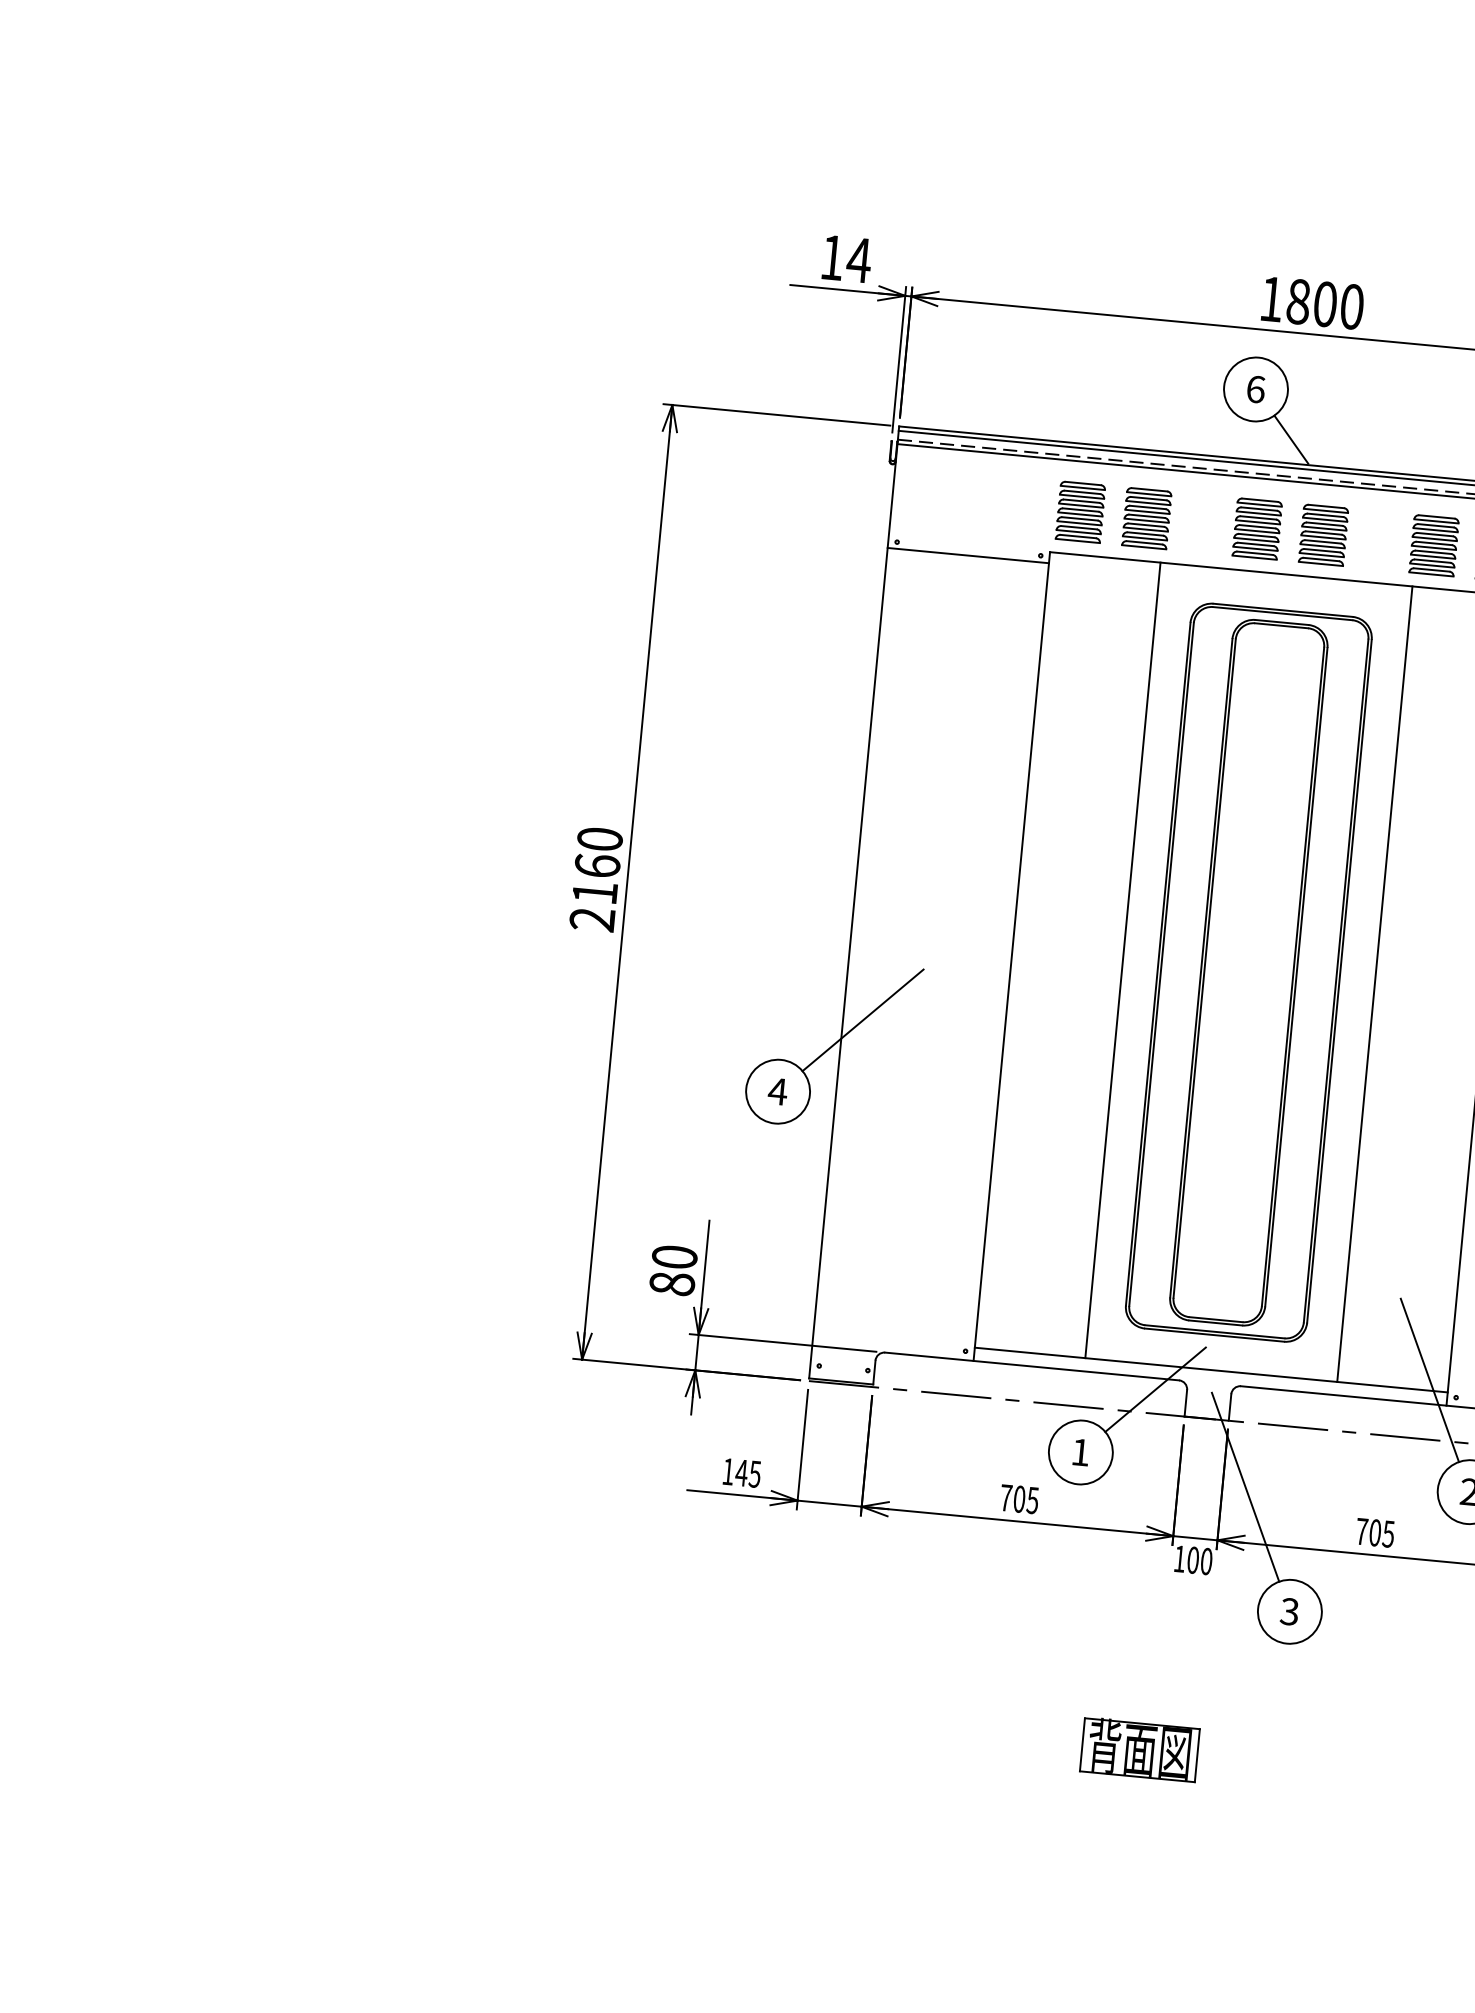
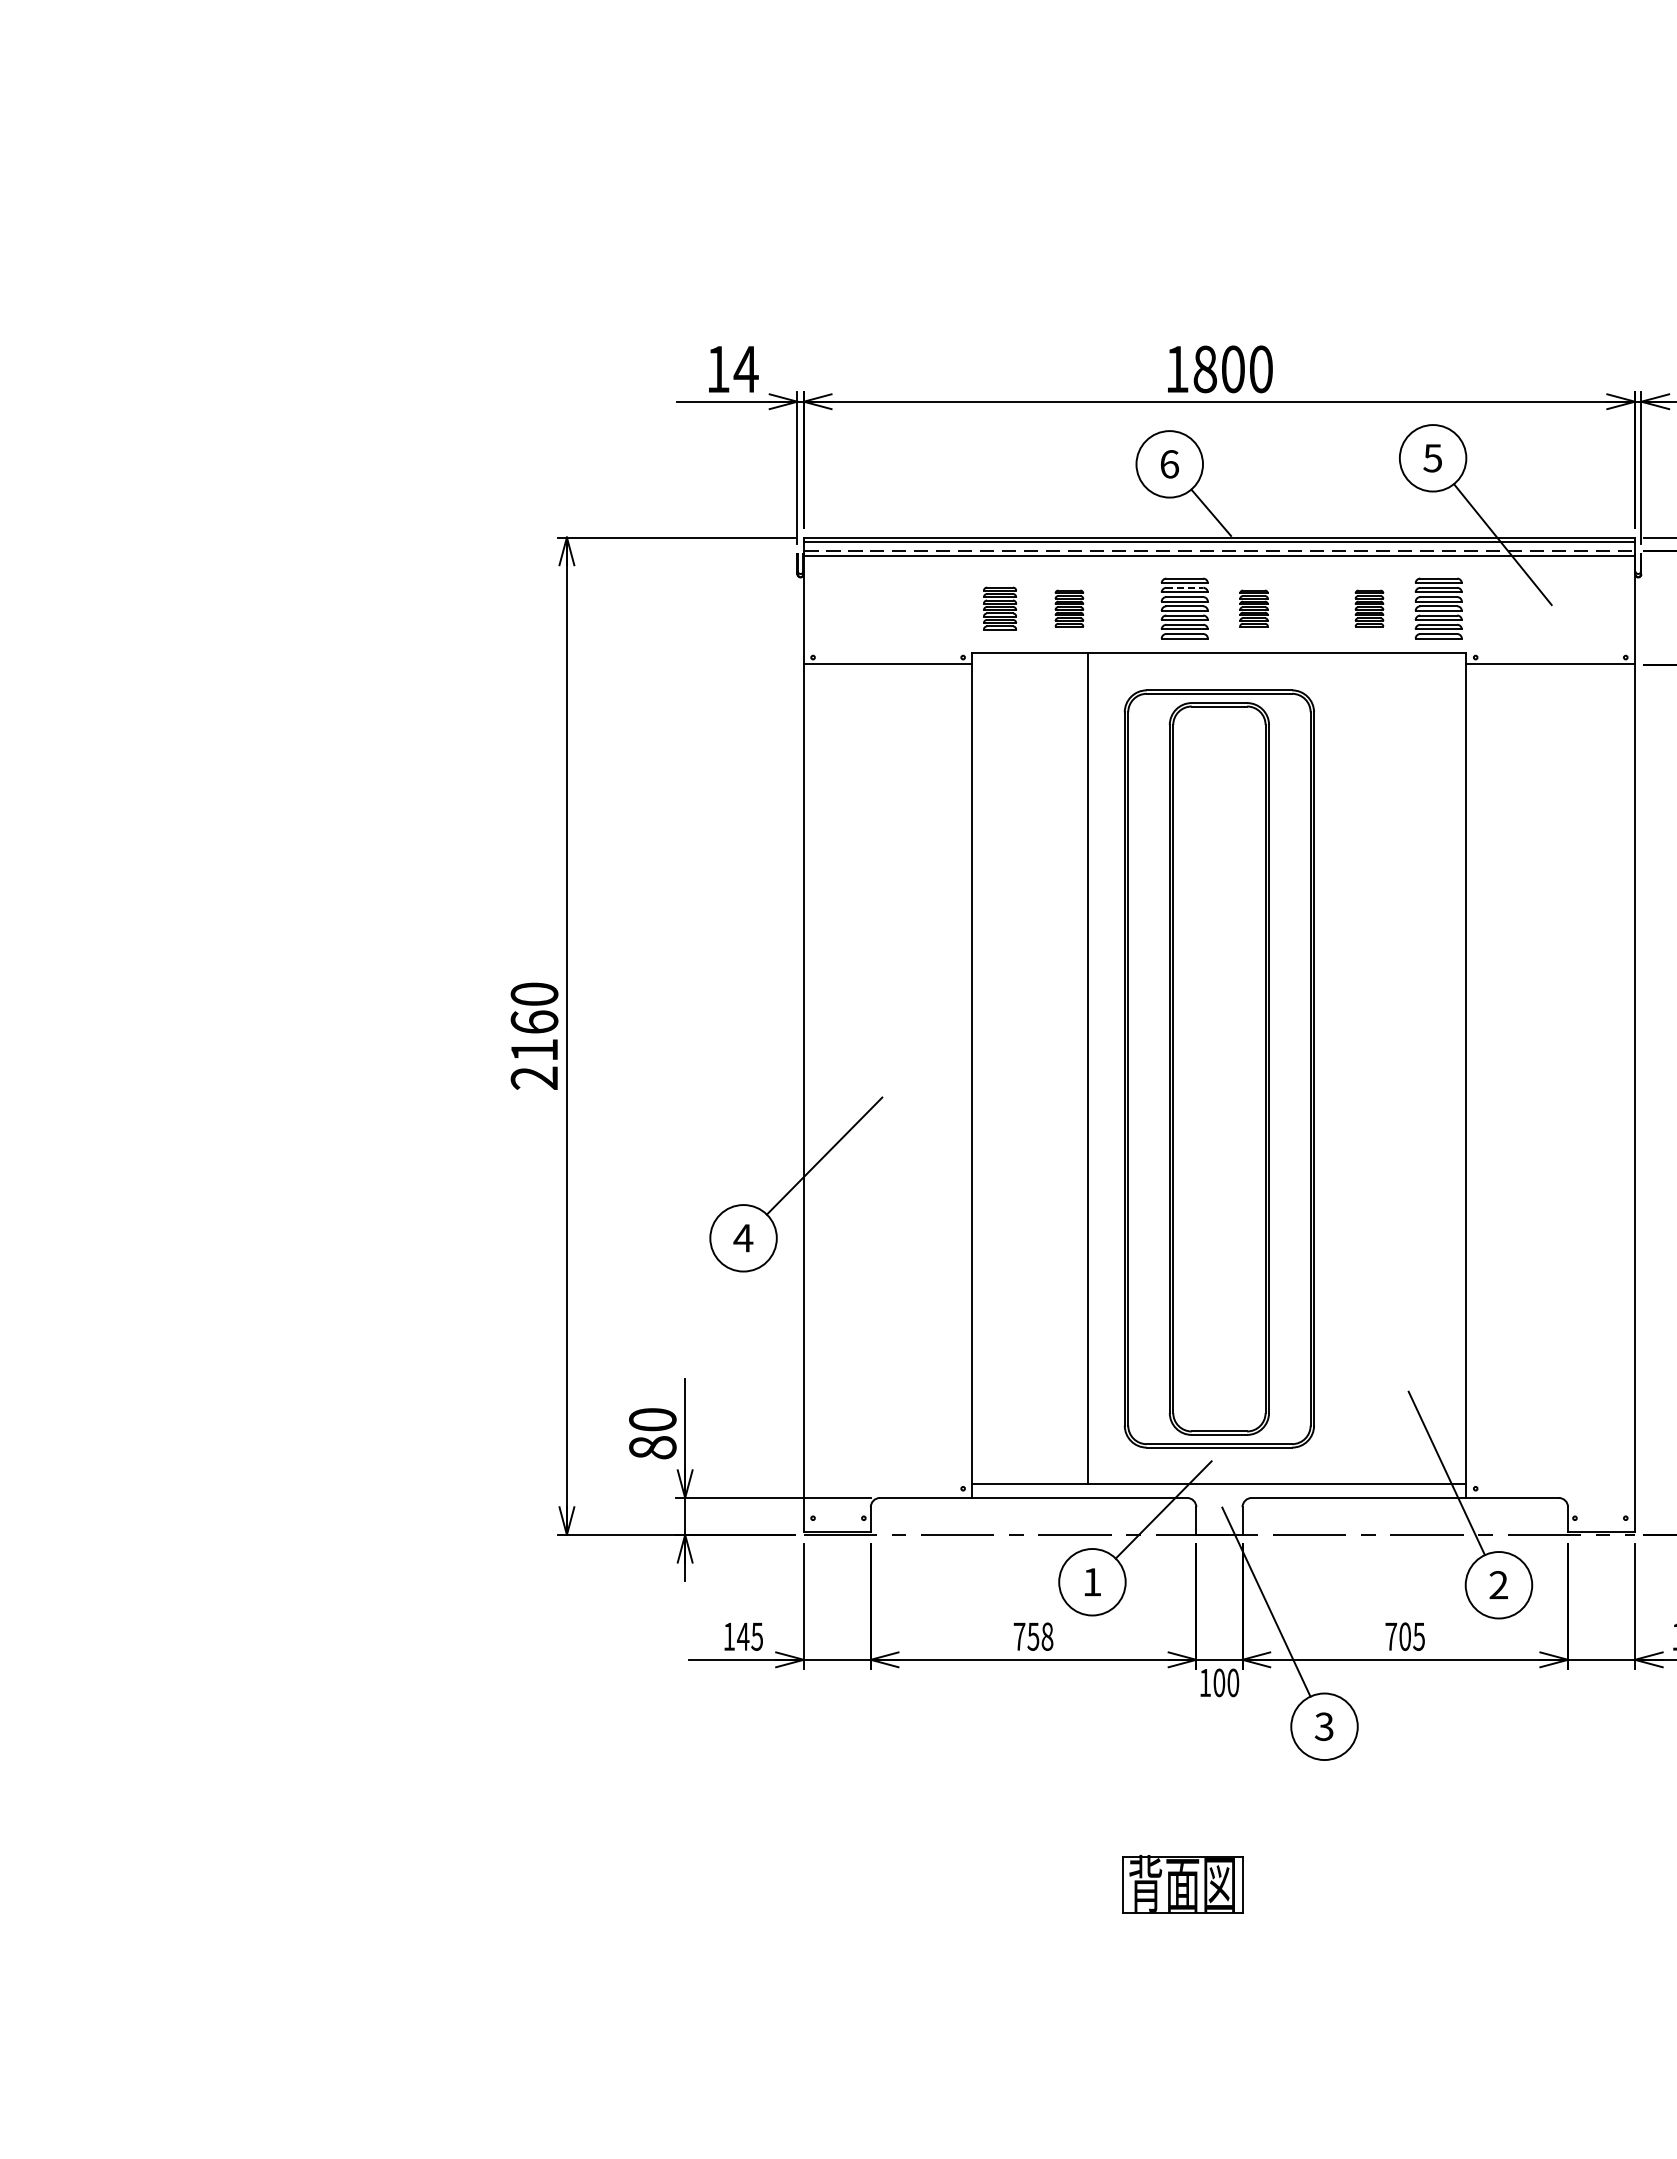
line: (1259, 508) -> (1185, 587), solid -> dashed
part: (1080, 512) -> (999, 608), size x0.7
part: (1147, 518) -> (1069, 608), size x0.6
part: (1323, 535) -> (1253, 608), size x0.6
part: (1434, 545) -> (1369, 608), size x0.6
line: (1375, 984) -> (1351, 1068), removed
text: (1026, 1499) -> (1040, 1636), 705 -> 758

